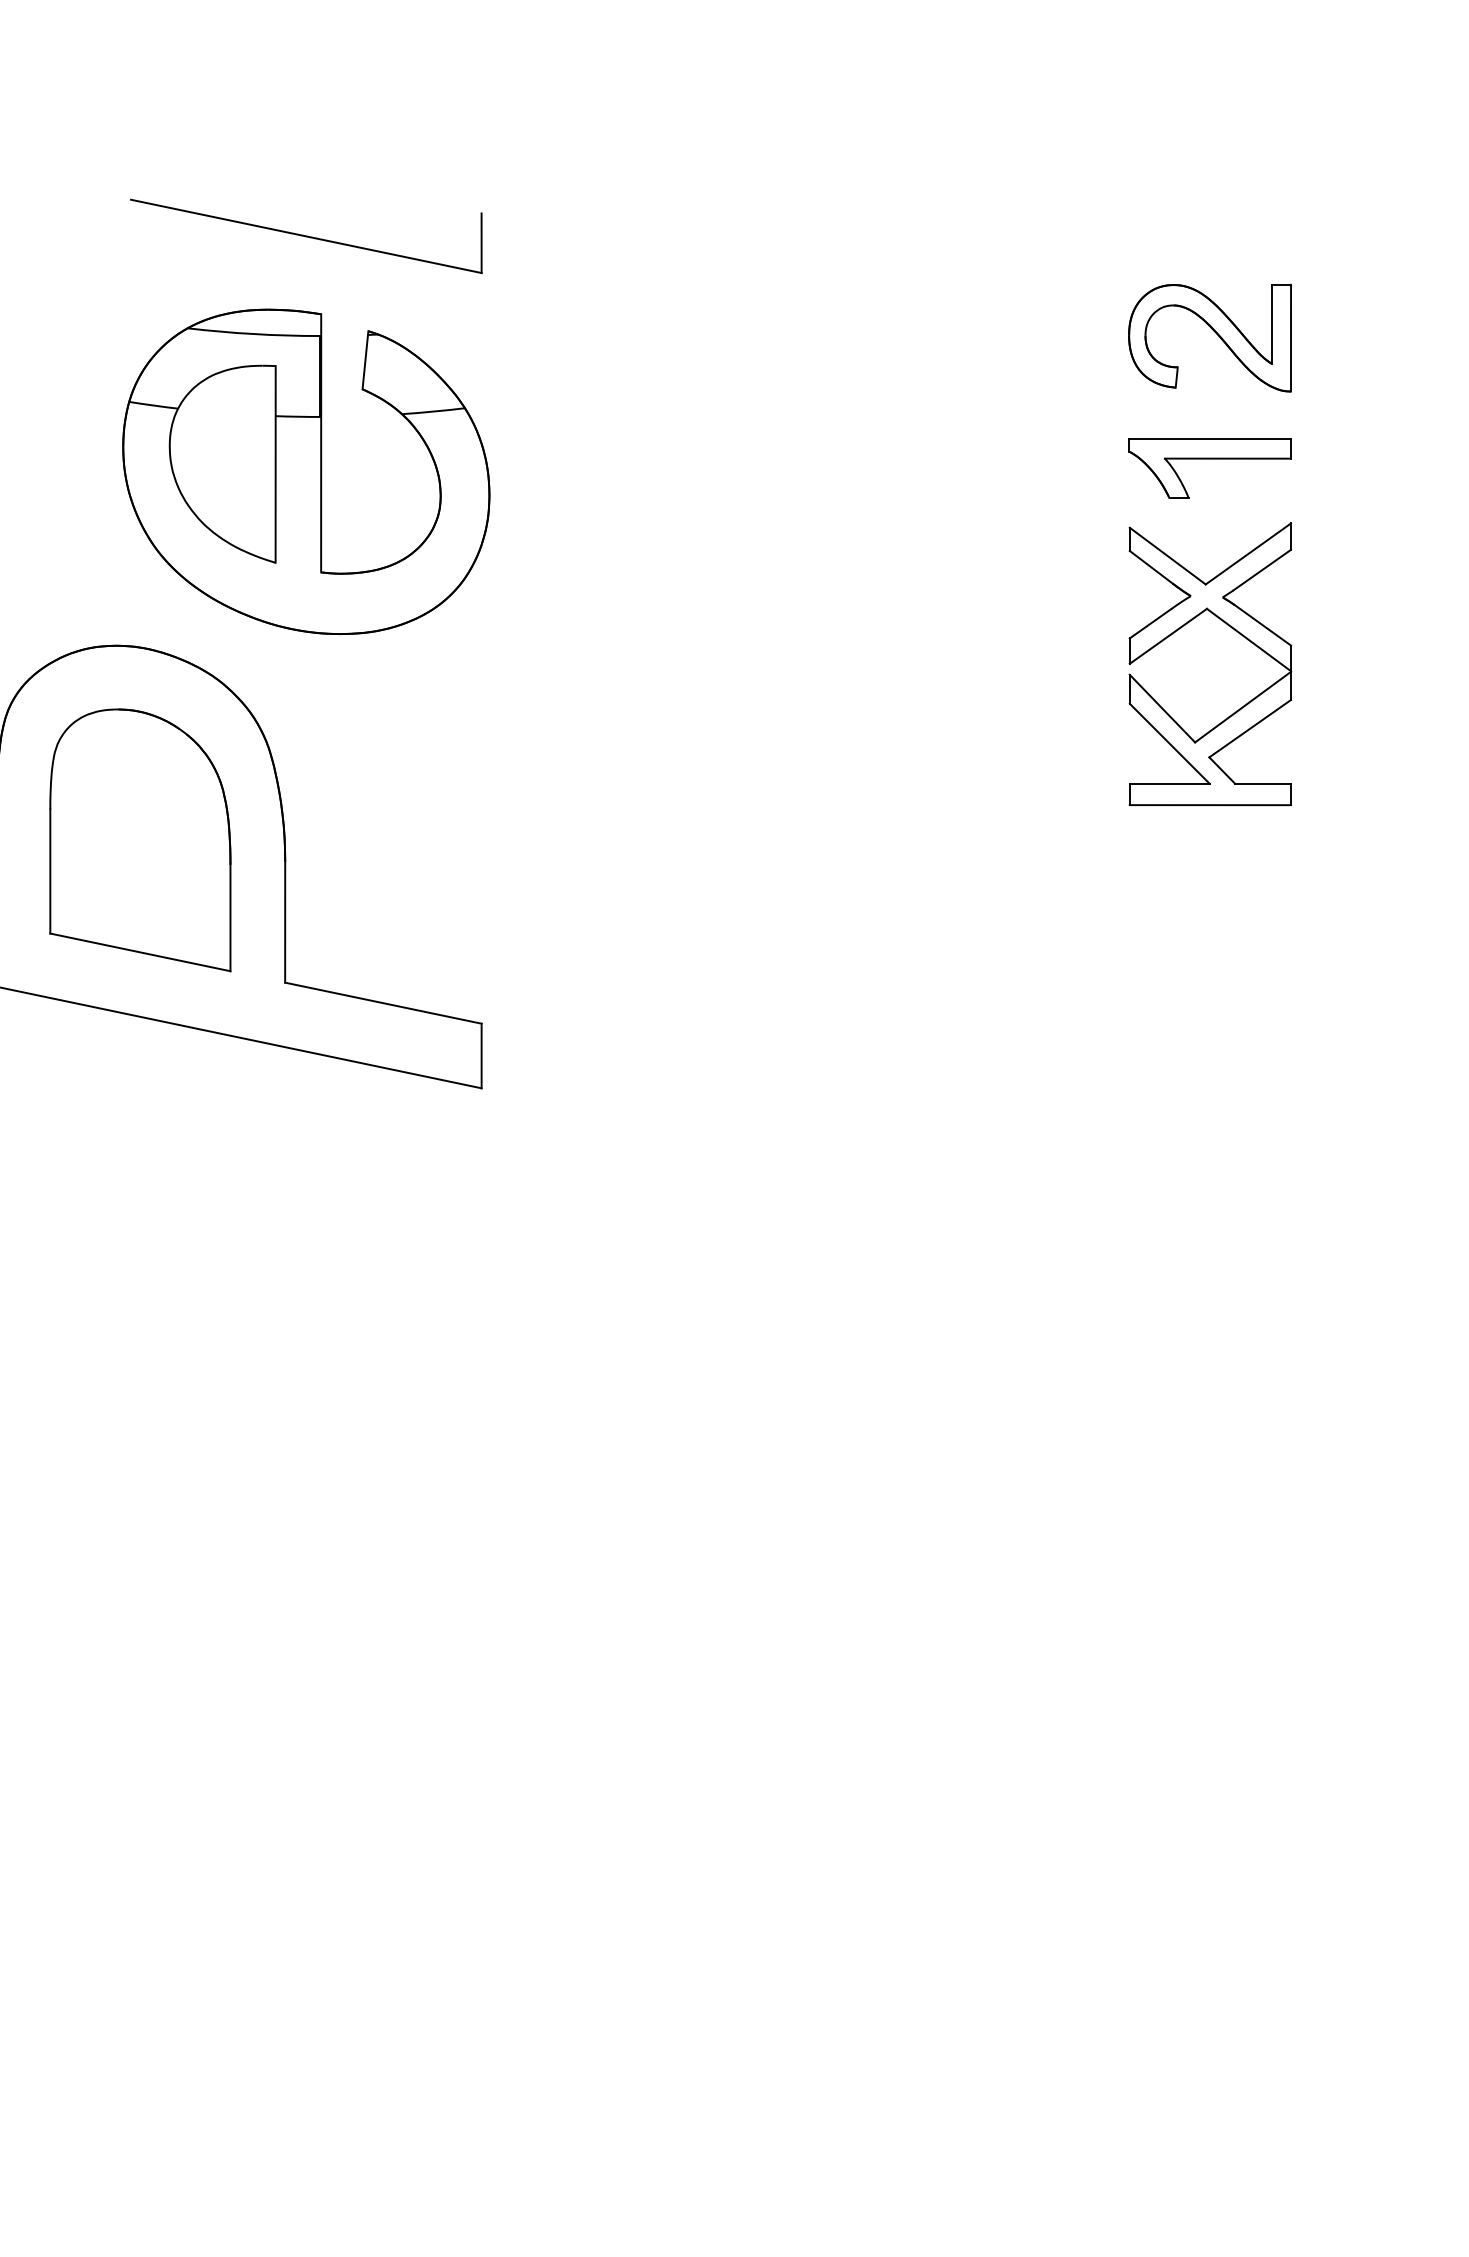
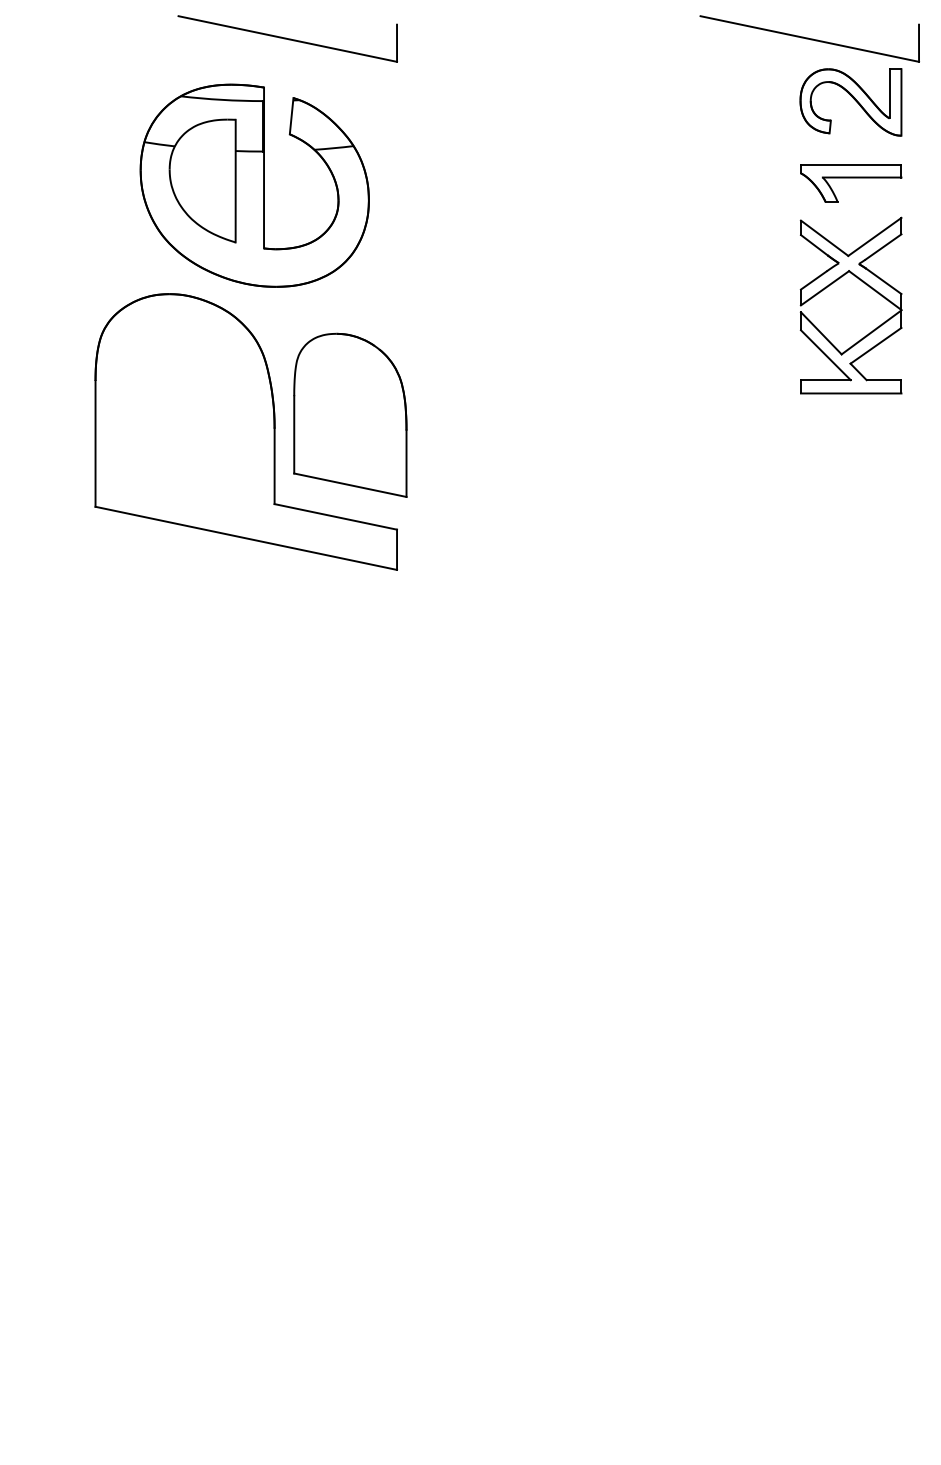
part: (1143, 235) -> (809, 38), added
part: (305, 471) -> (254, 185), moved
part: (140, 838) -> (350, 414), moved

